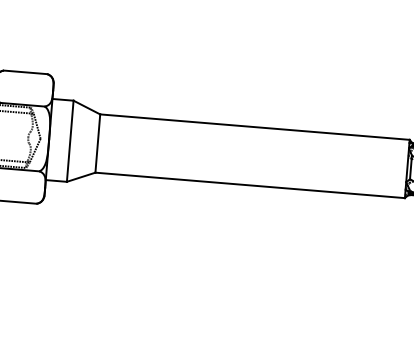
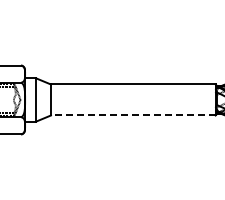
line: (248, 185) -> (132, 115), solid -> dashed

